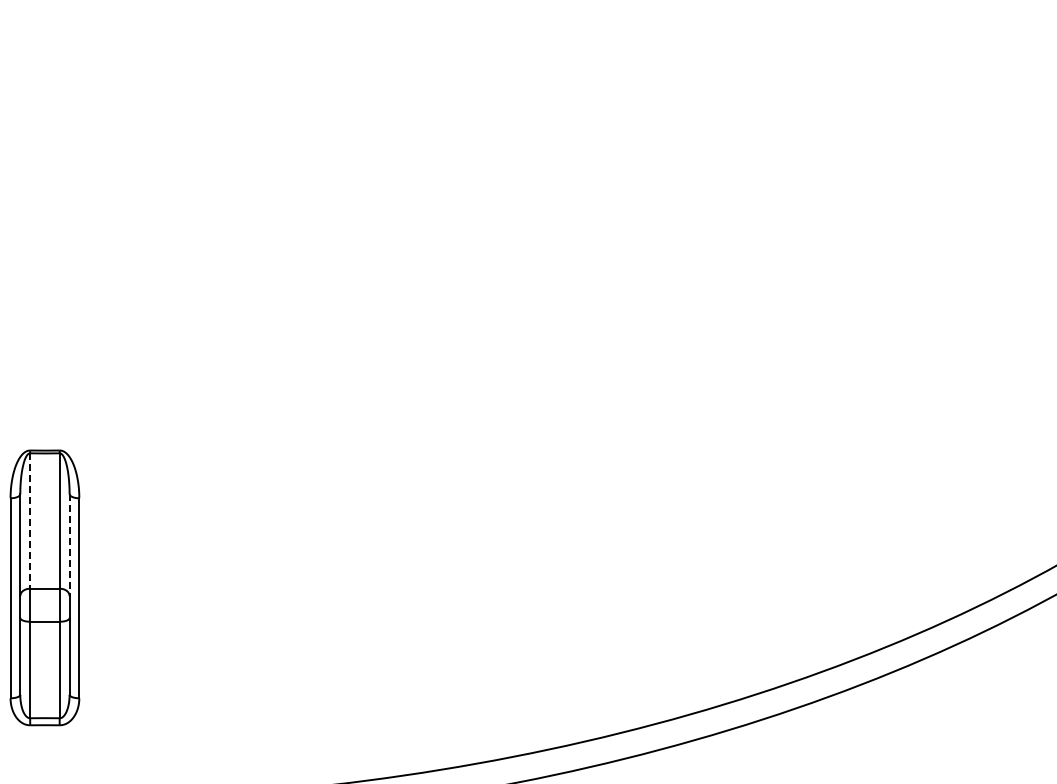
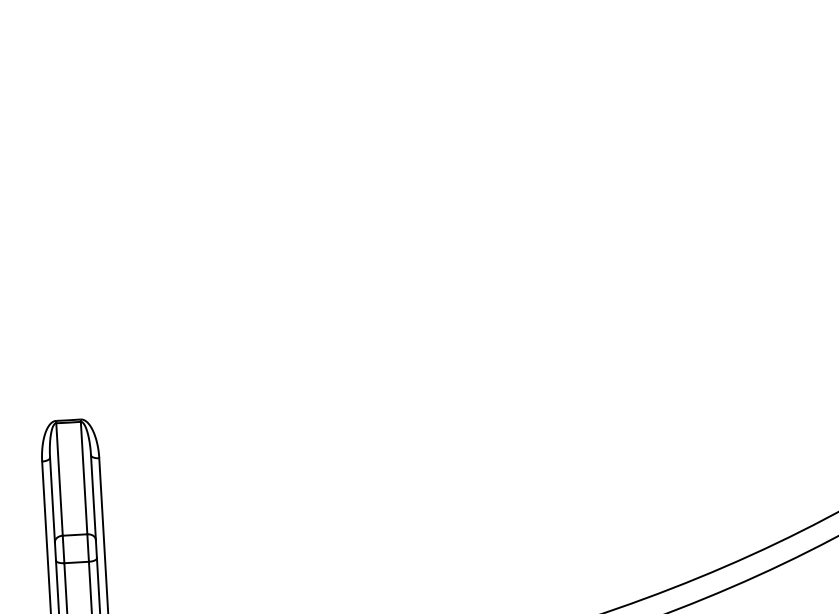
line: (30, 521) -> (59, 479), dashed -> solid
line: (69, 545) -> (93, 497), dashed -> solid

